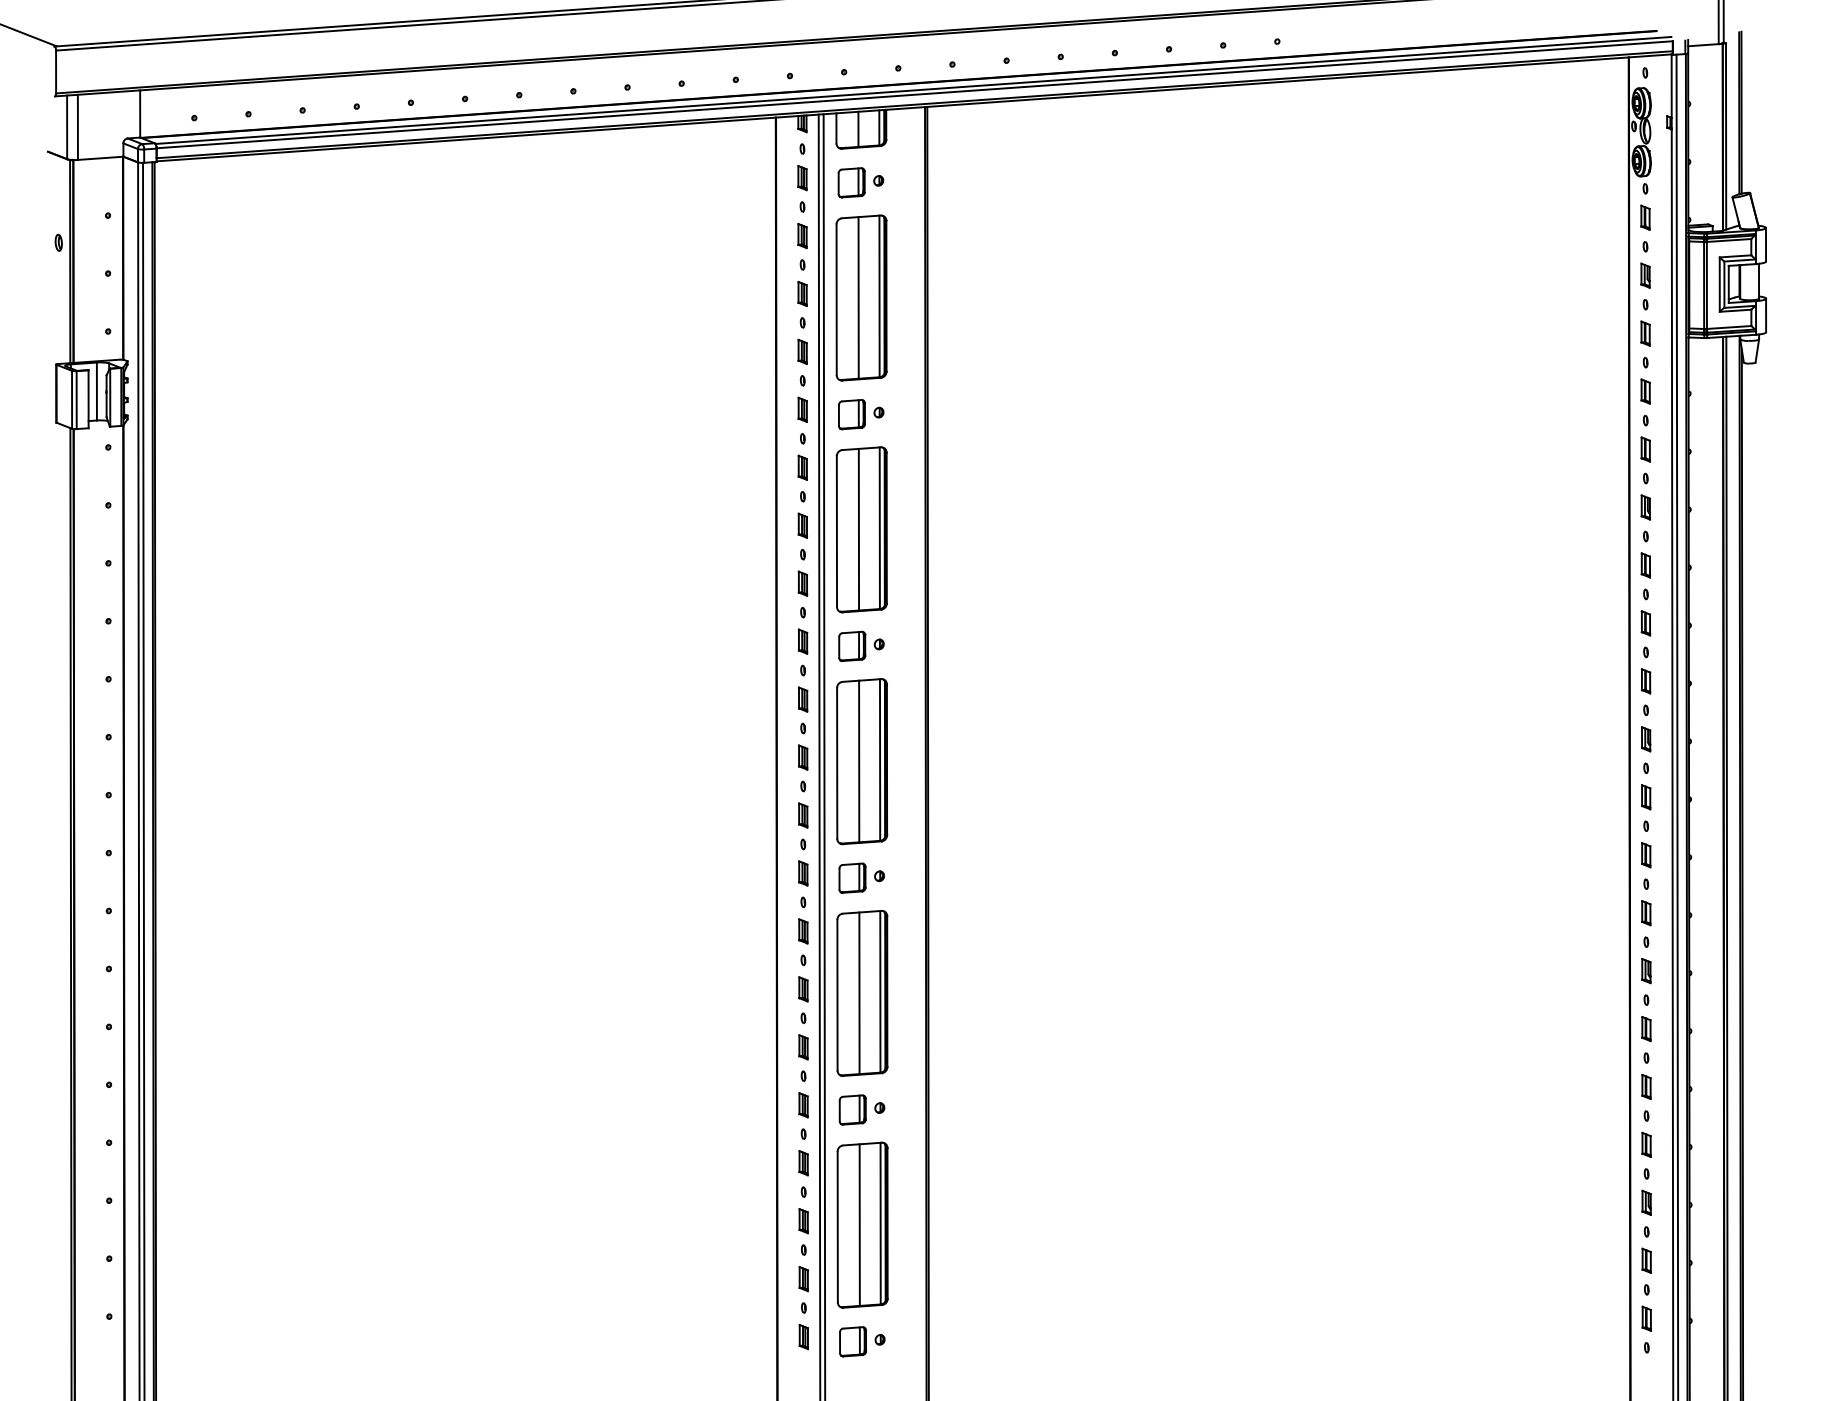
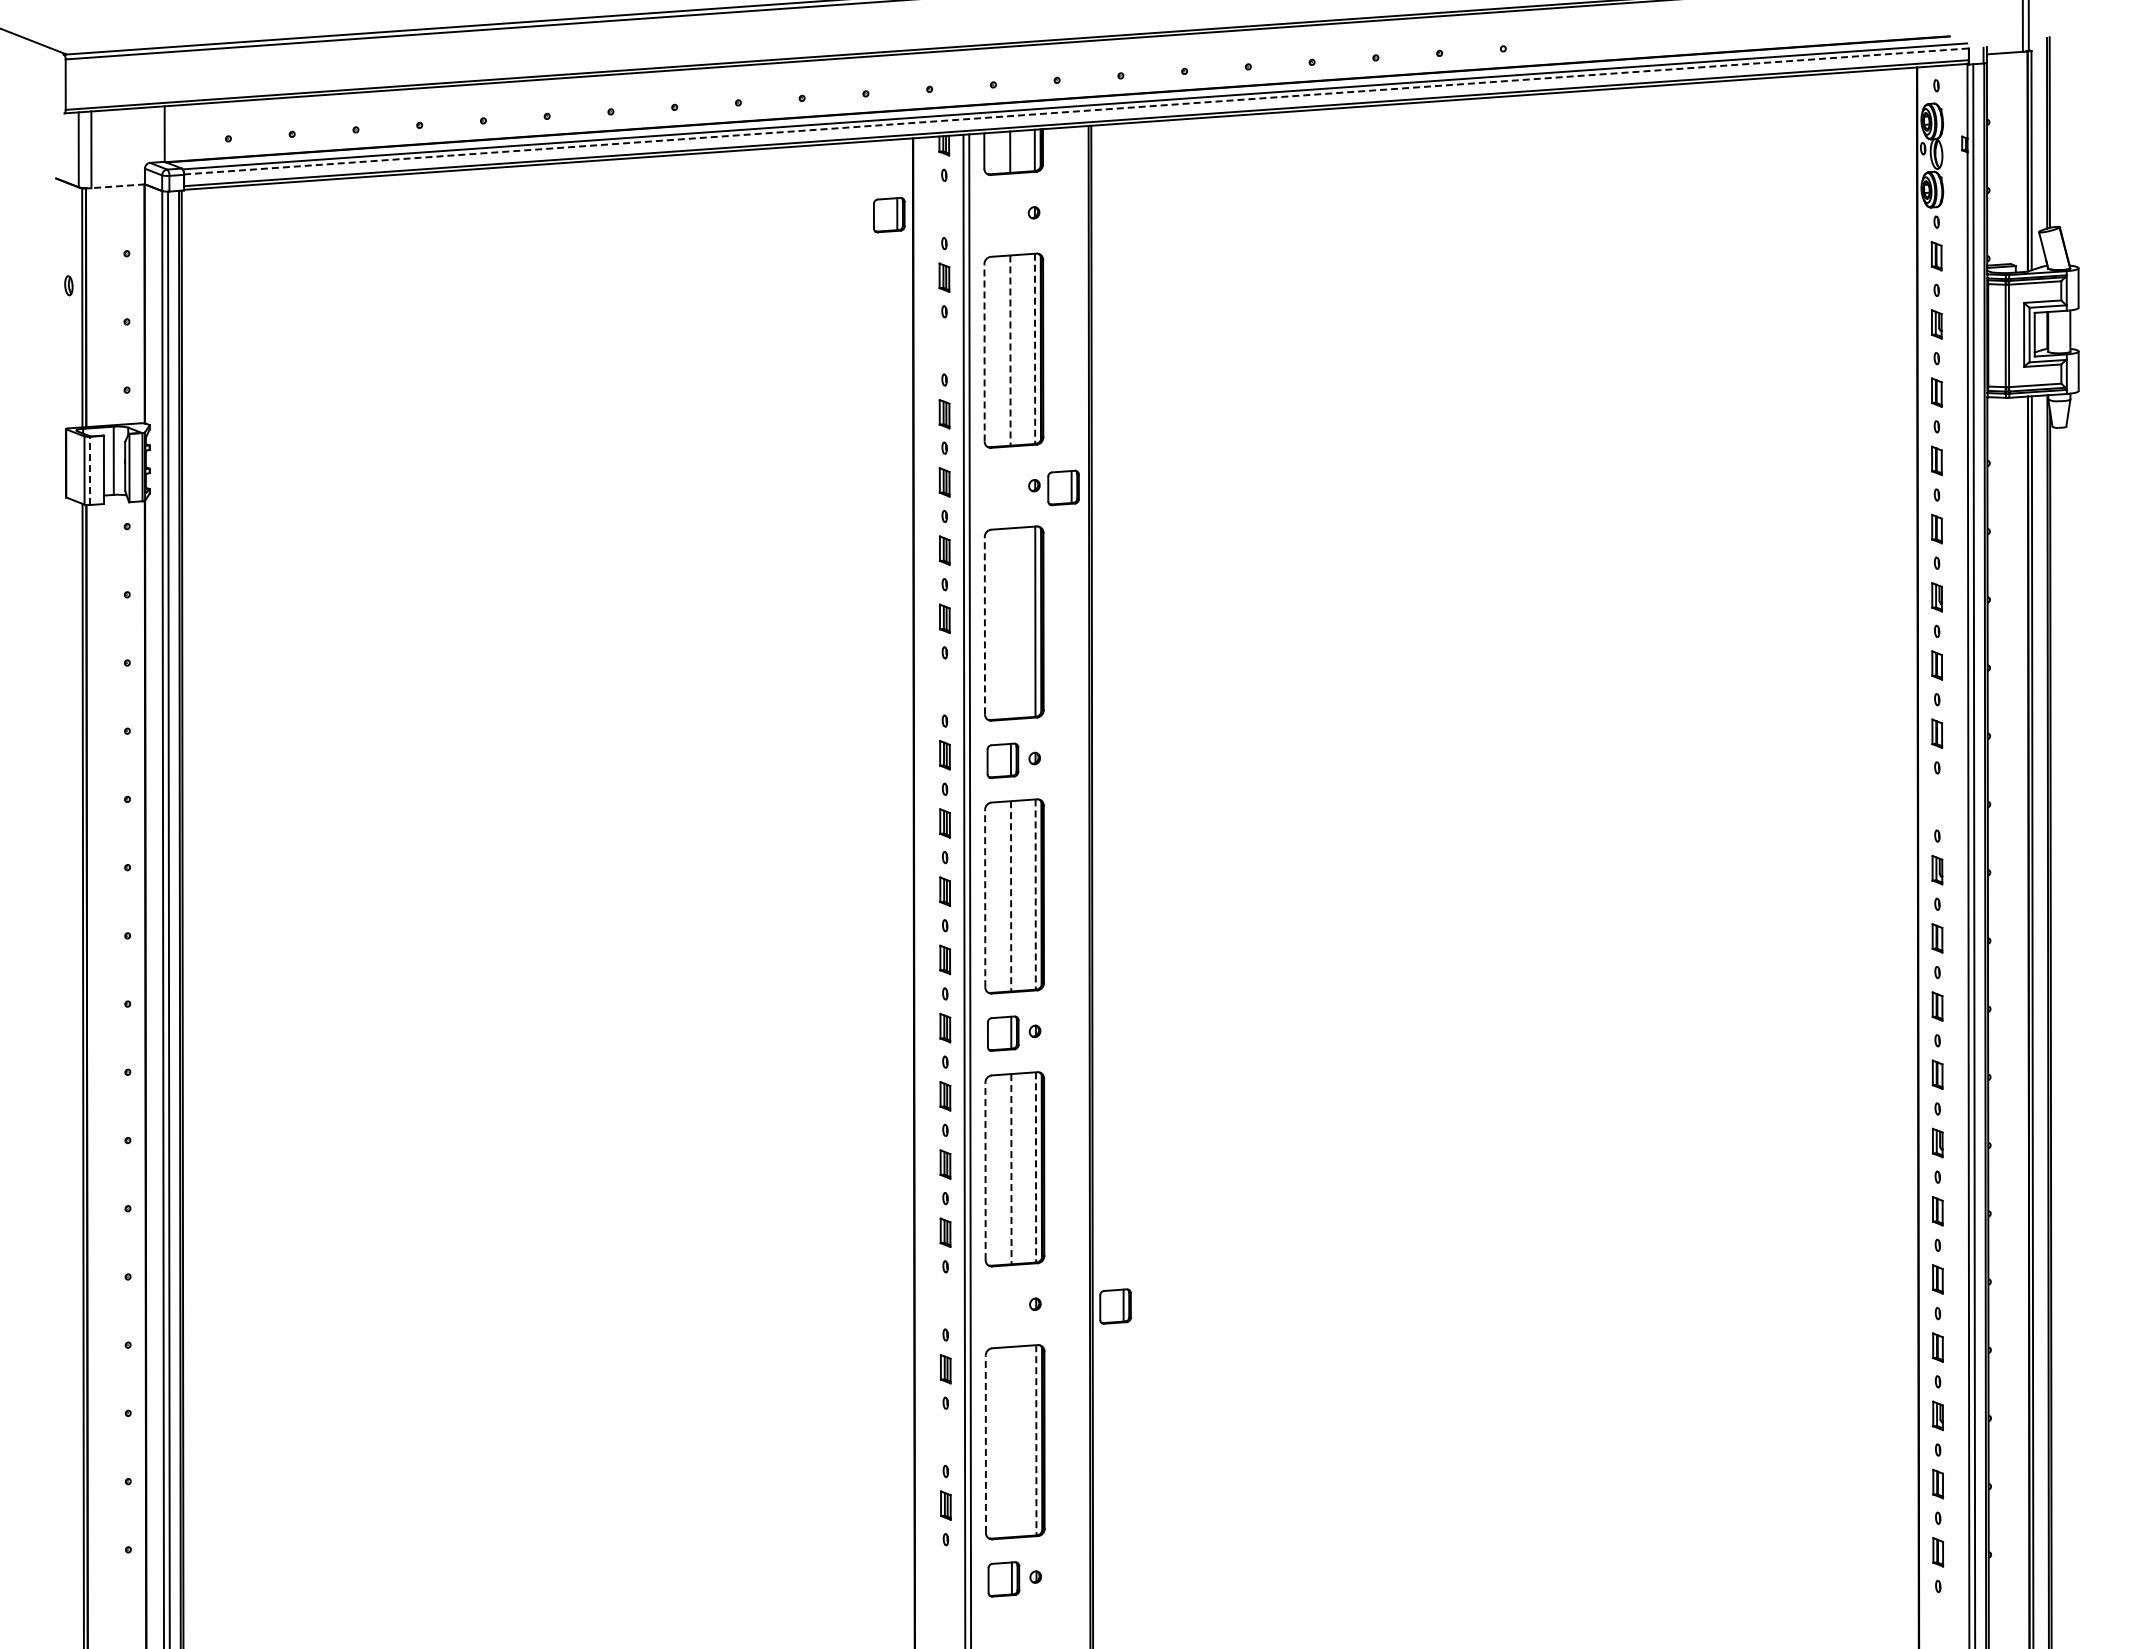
line: (914, 94) -> (1076, 111), solid -> dashed
line: (100, 158) -> (118, 186), solid -> dashed
part: (802, 178) -> (944, 209), removed
part: (851, 183) -> (889, 215), moved
part: (802, 293) -> (944, 345), removed
line: (879, 296) -> (1035, 349), solid -> dashed
line: (858, 298) -> (1010, 351), solid -> dashed
line: (836, 299) -> (984, 352), solid -> dashed
line: (76, 399) -> (89, 470), solid -> dashed
part: (851, 414) -> (1063, 487), moved
line: (858, 529) -> (1010, 623), removed
line: (836, 531) -> (984, 625), solid -> dashed
part: (802, 583) -> (944, 686), removed
part: (1646, 680) -> (1937, 801), removed
line: (879, 760) -> (1035, 895), solid -> dashed
line: (859, 761) -> (1011, 896), solid -> dashed
line: (837, 763) -> (985, 898), solid -> dashed
line: (880, 991) -> (1036, 1167), solid -> dashed
line: (859, 993) -> (1011, 1169), solid -> dashed
line: (837, 995) -> (985, 1171), solid -> dashed
part: (803, 1104) -> (945, 1300), removed
part: (852, 1109) -> (1115, 1306), moved
part: (803, 1221) -> (945, 1437), removed
line: (880, 1223) -> (1036, 1440), solid -> dashed
line: (859, 1224) -> (1011, 1441), removed
line: (837, 1227) -> (985, 1444), solid -> dashed
part: (803, 1336) -> (945, 1573), removed

